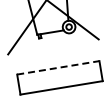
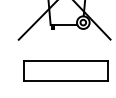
line: (58, 68) -> (66, 61), dashed -> solid

